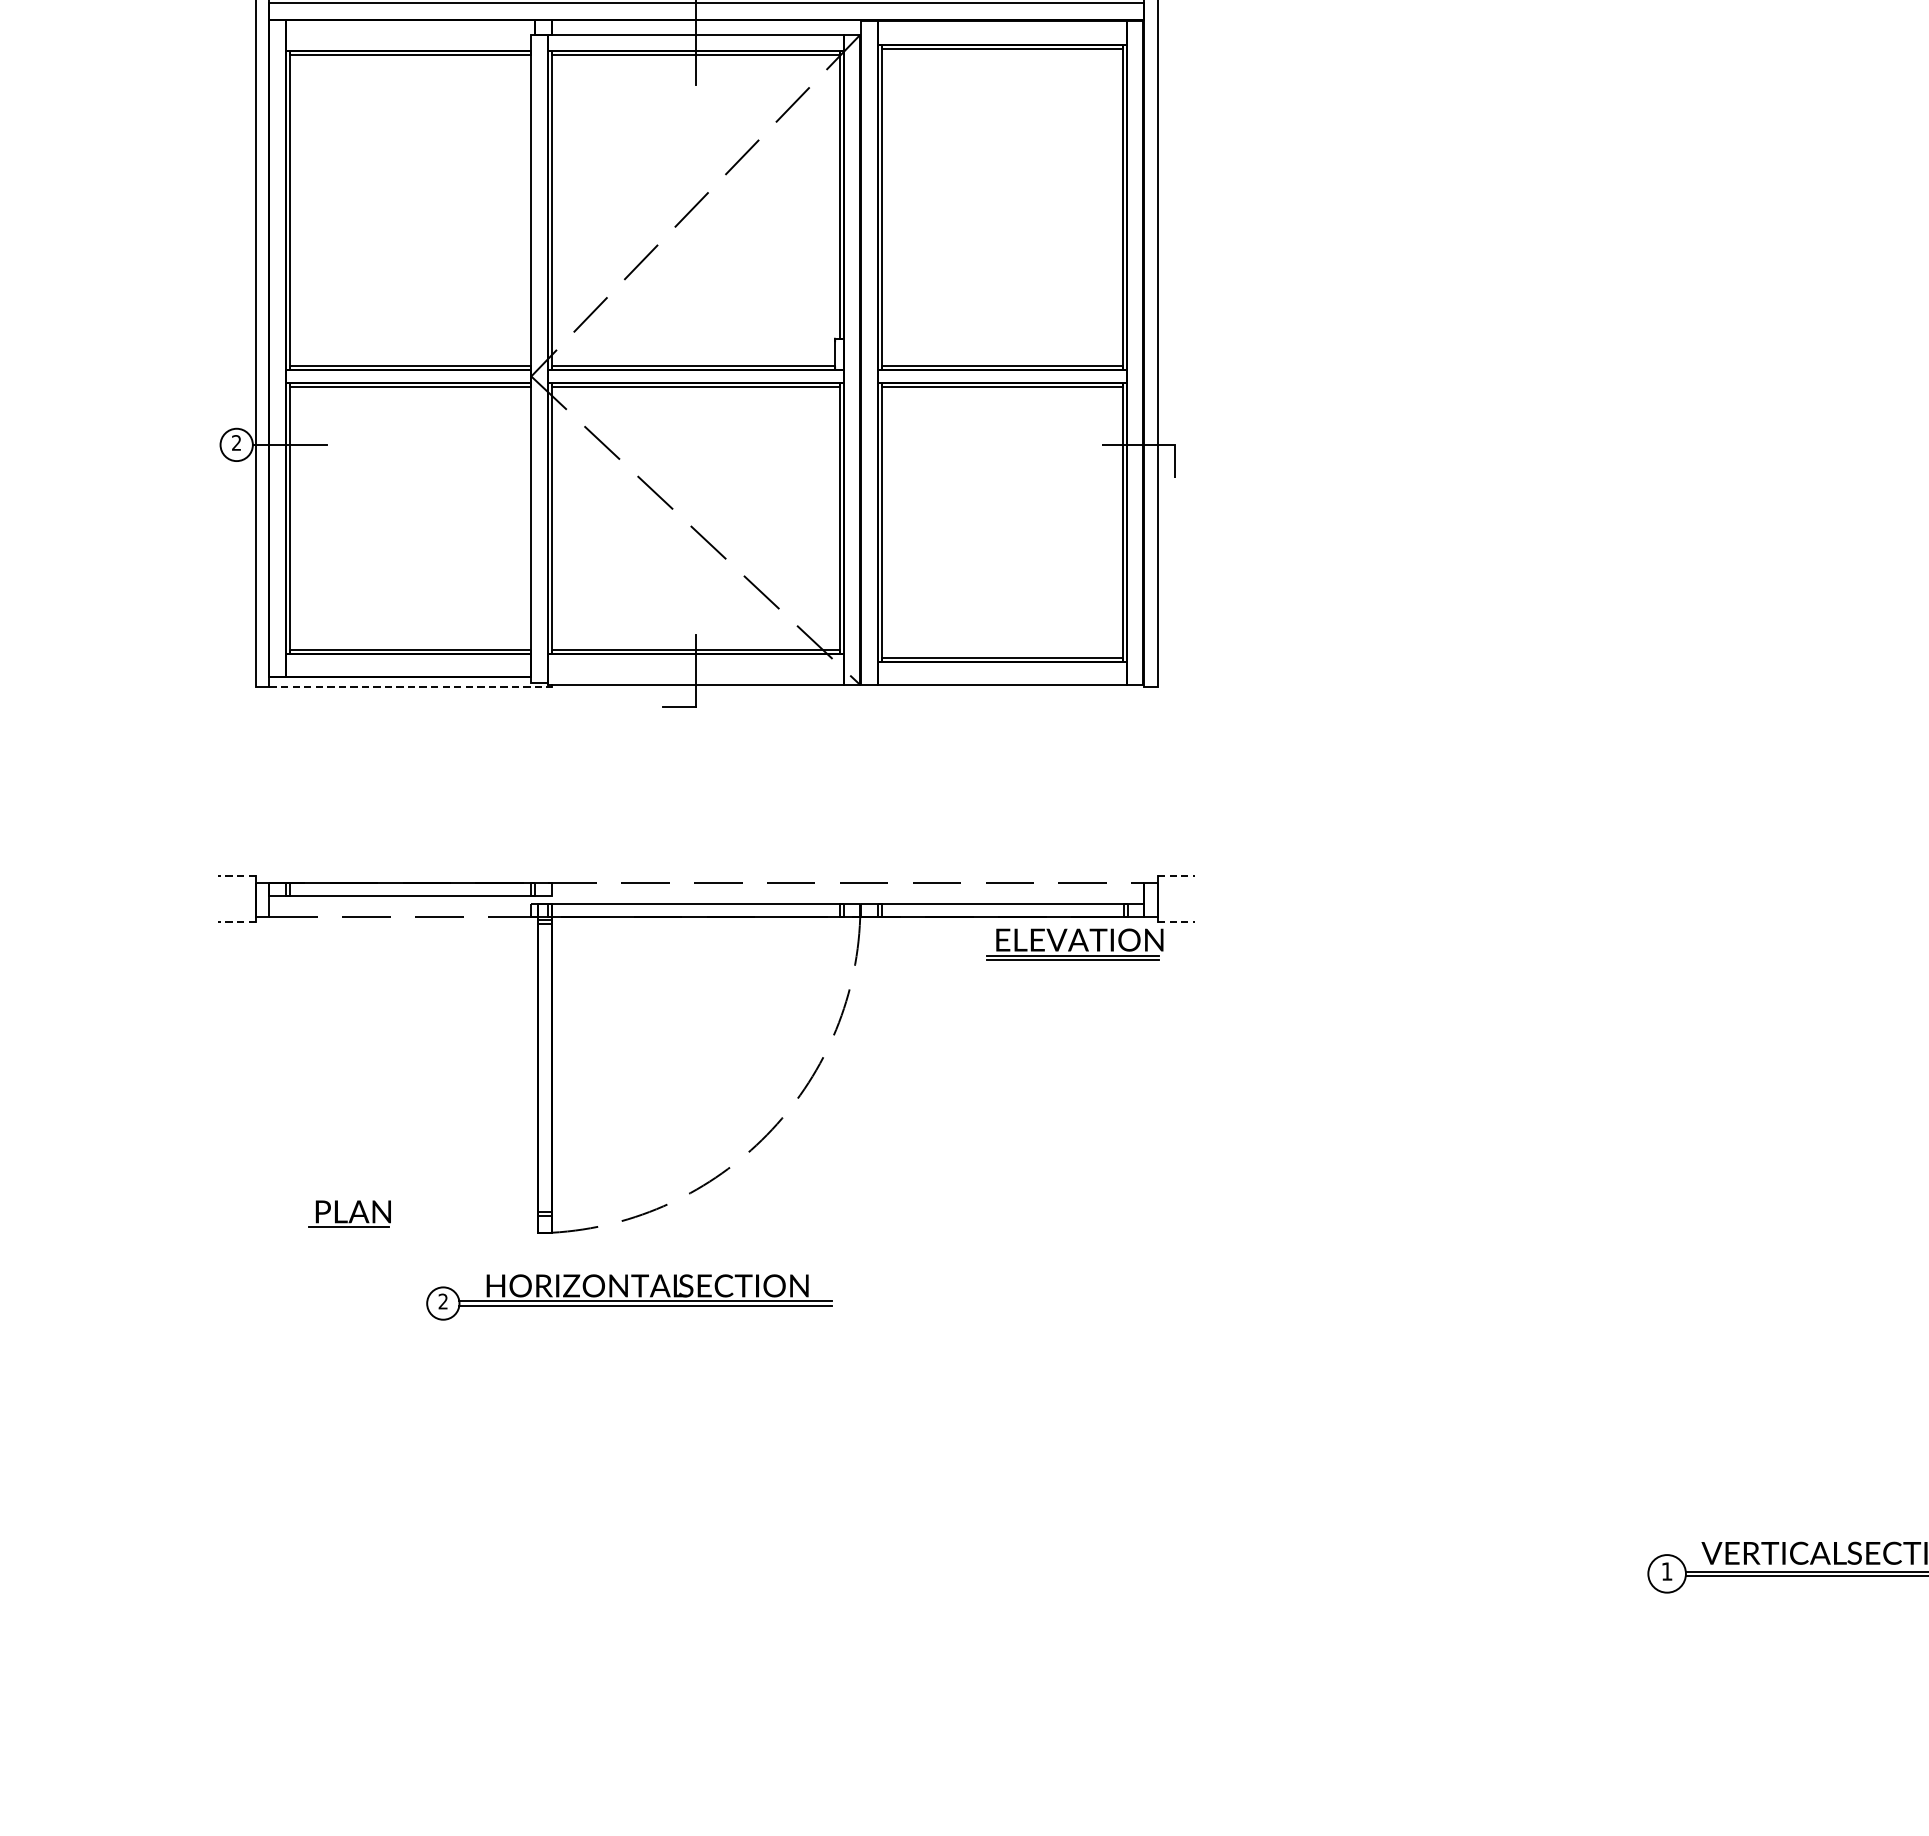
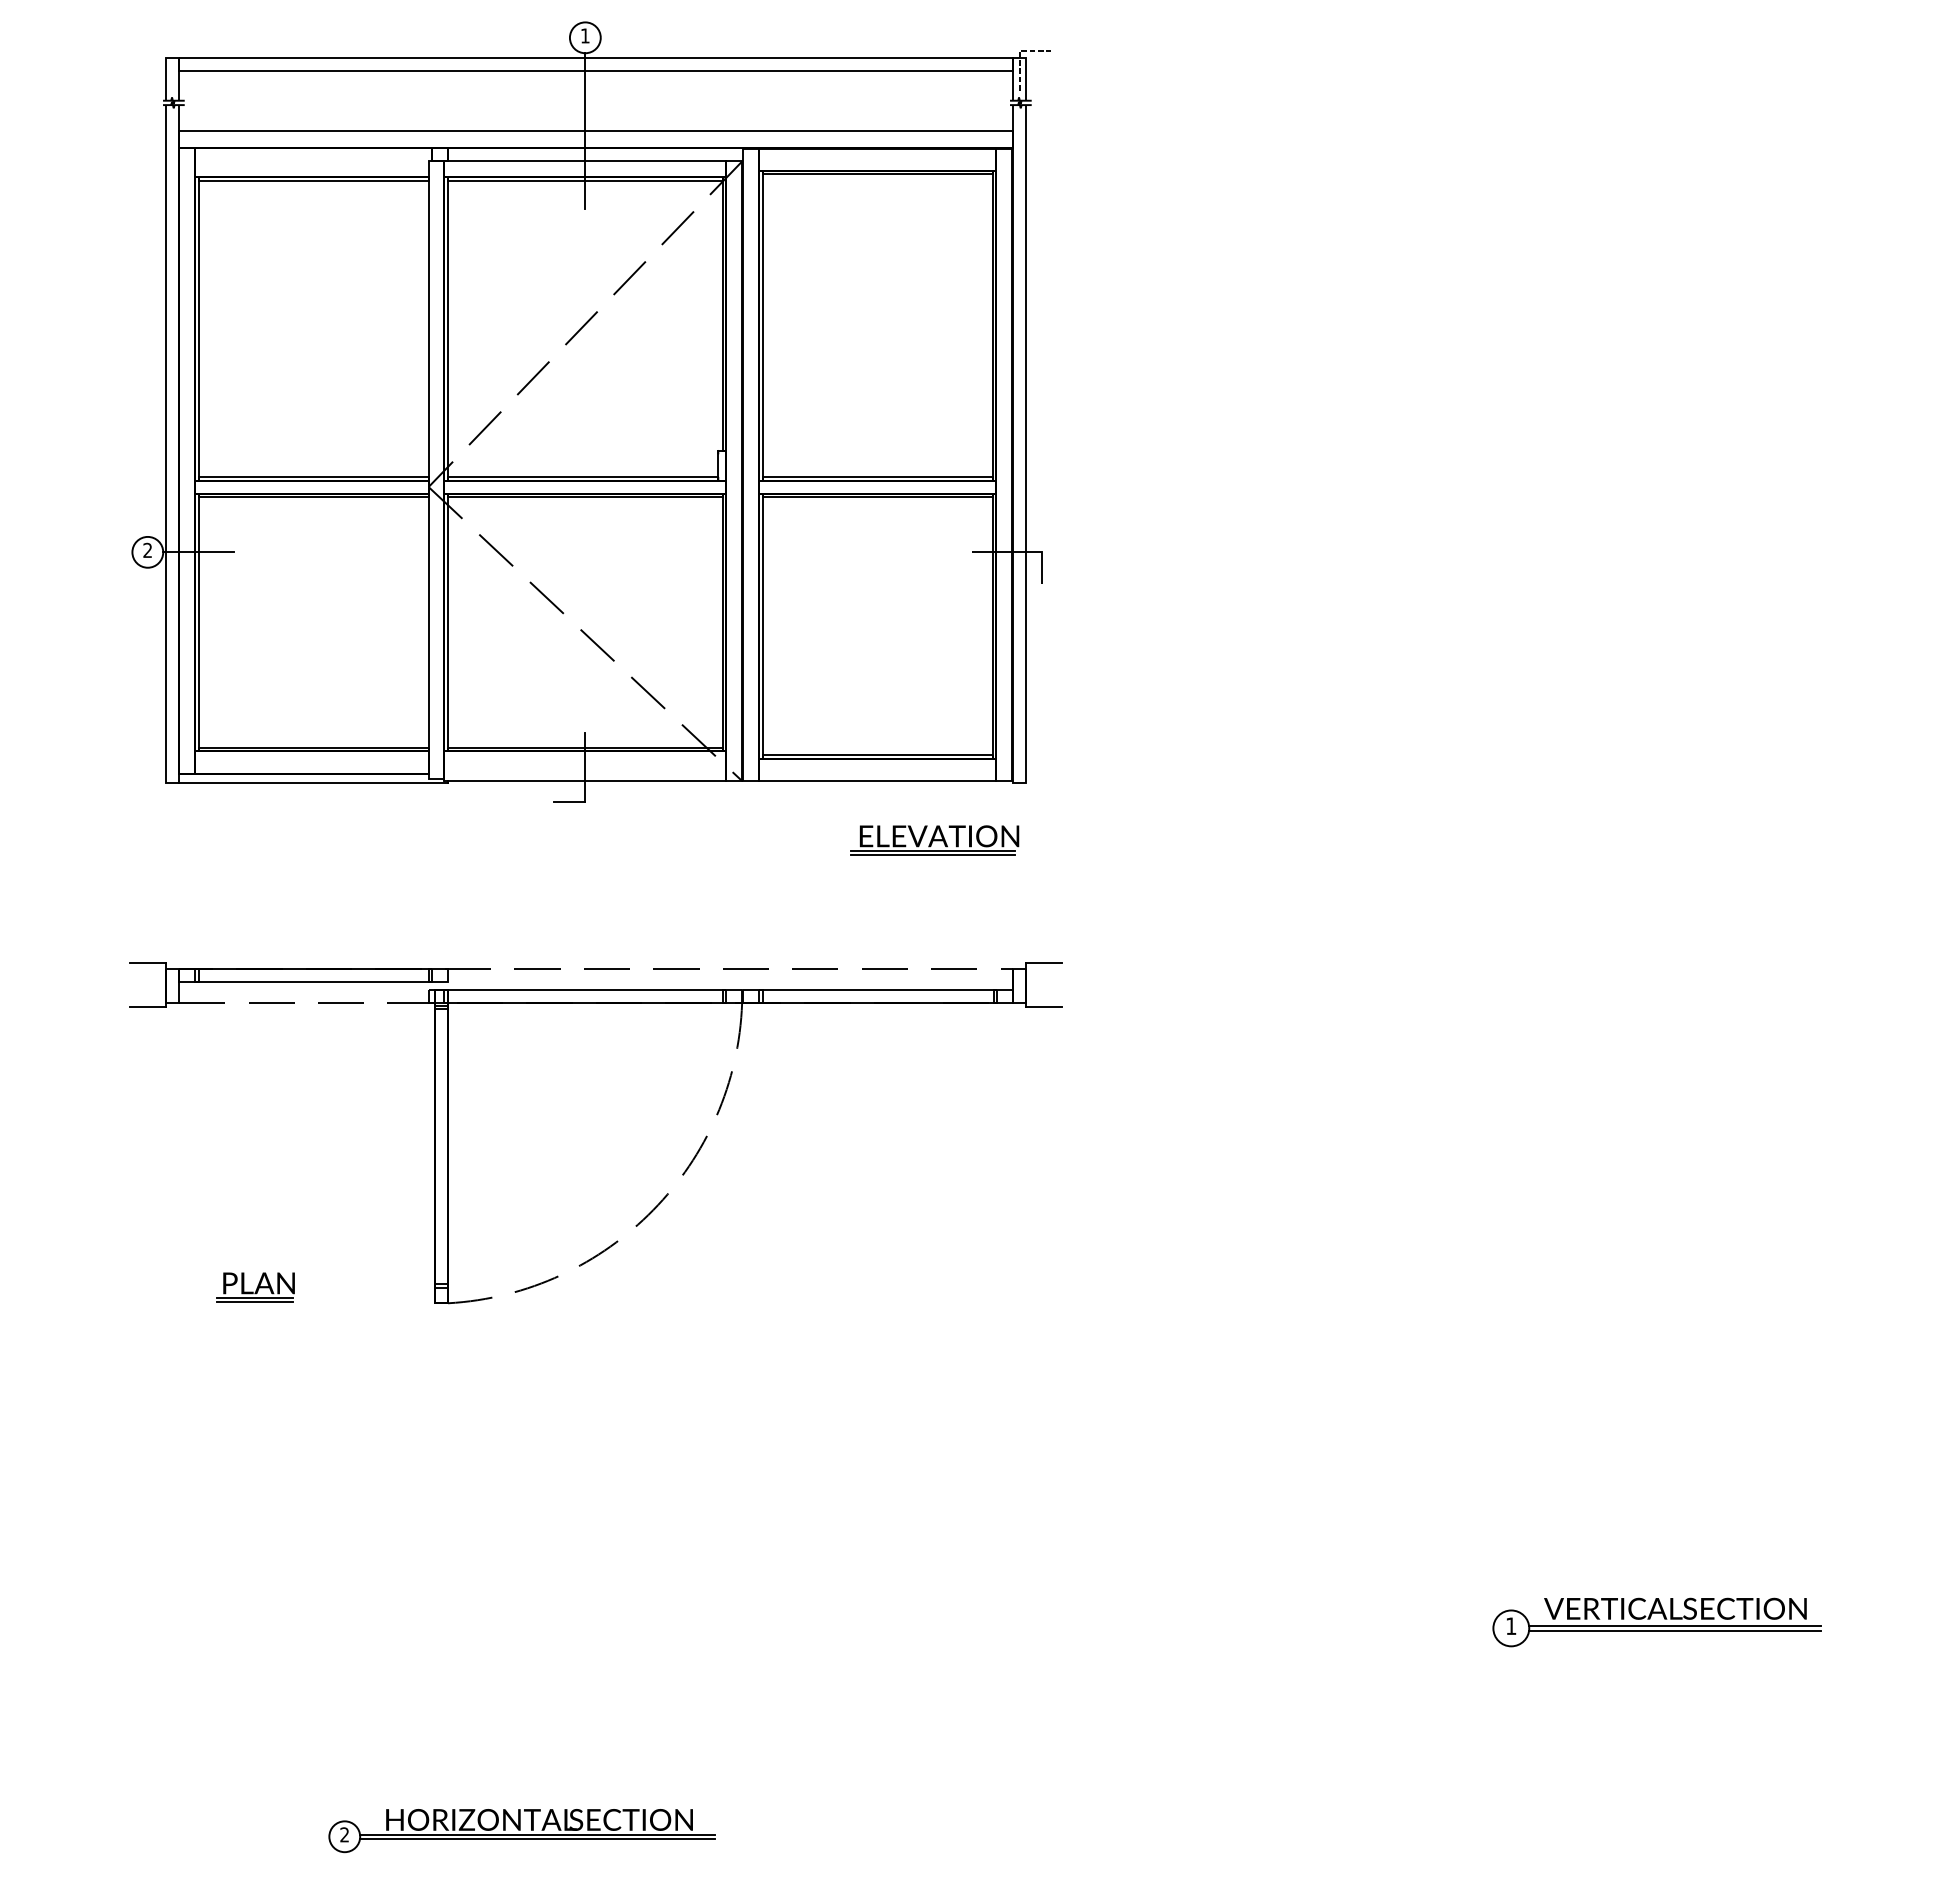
line: (410, 687) -> (313, 783), dashed -> solid
line: (237, 876) -> (148, 963), dashed -> solid
line: (1176, 876) -> (1043, 963), dashed -> solid
line: (237, 922) -> (148, 1007), dashed -> solid
line: (1176, 922) -> (1043, 1007), dashed -> solid
part: (1074, 944) -> (934, 840), moved
line: (348, 1231) -> (254, 1302), added
part: (628, 1298) -> (521, 1831), moved

